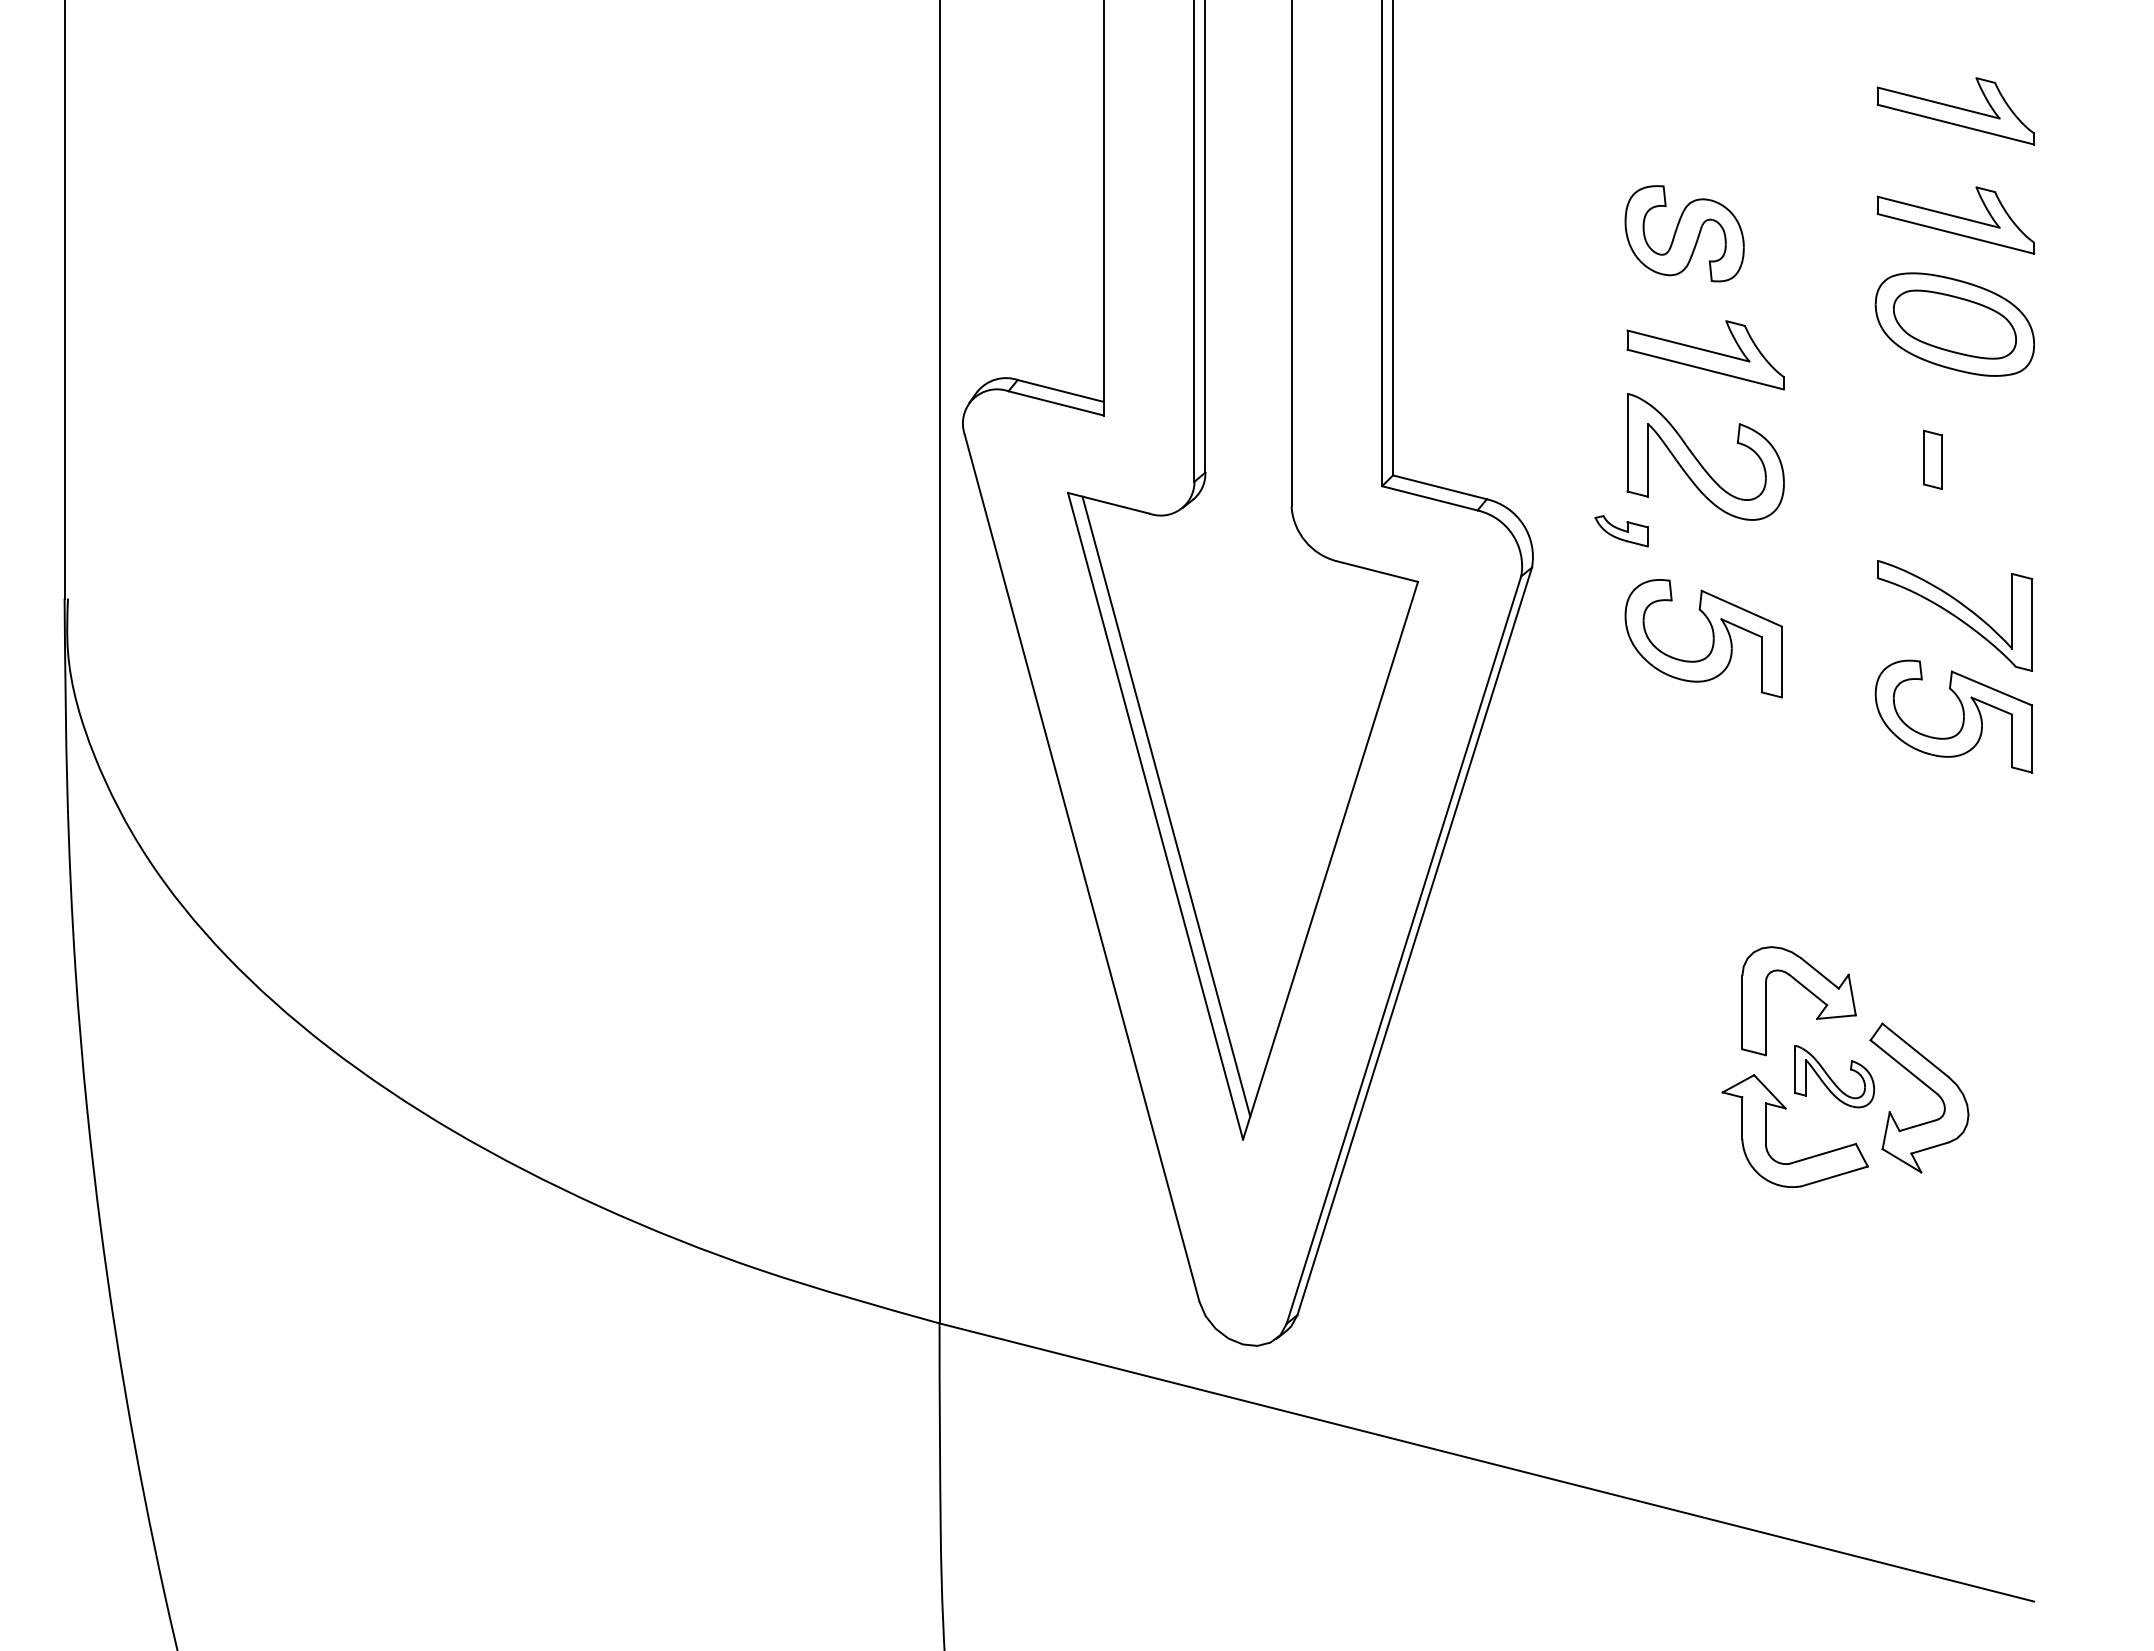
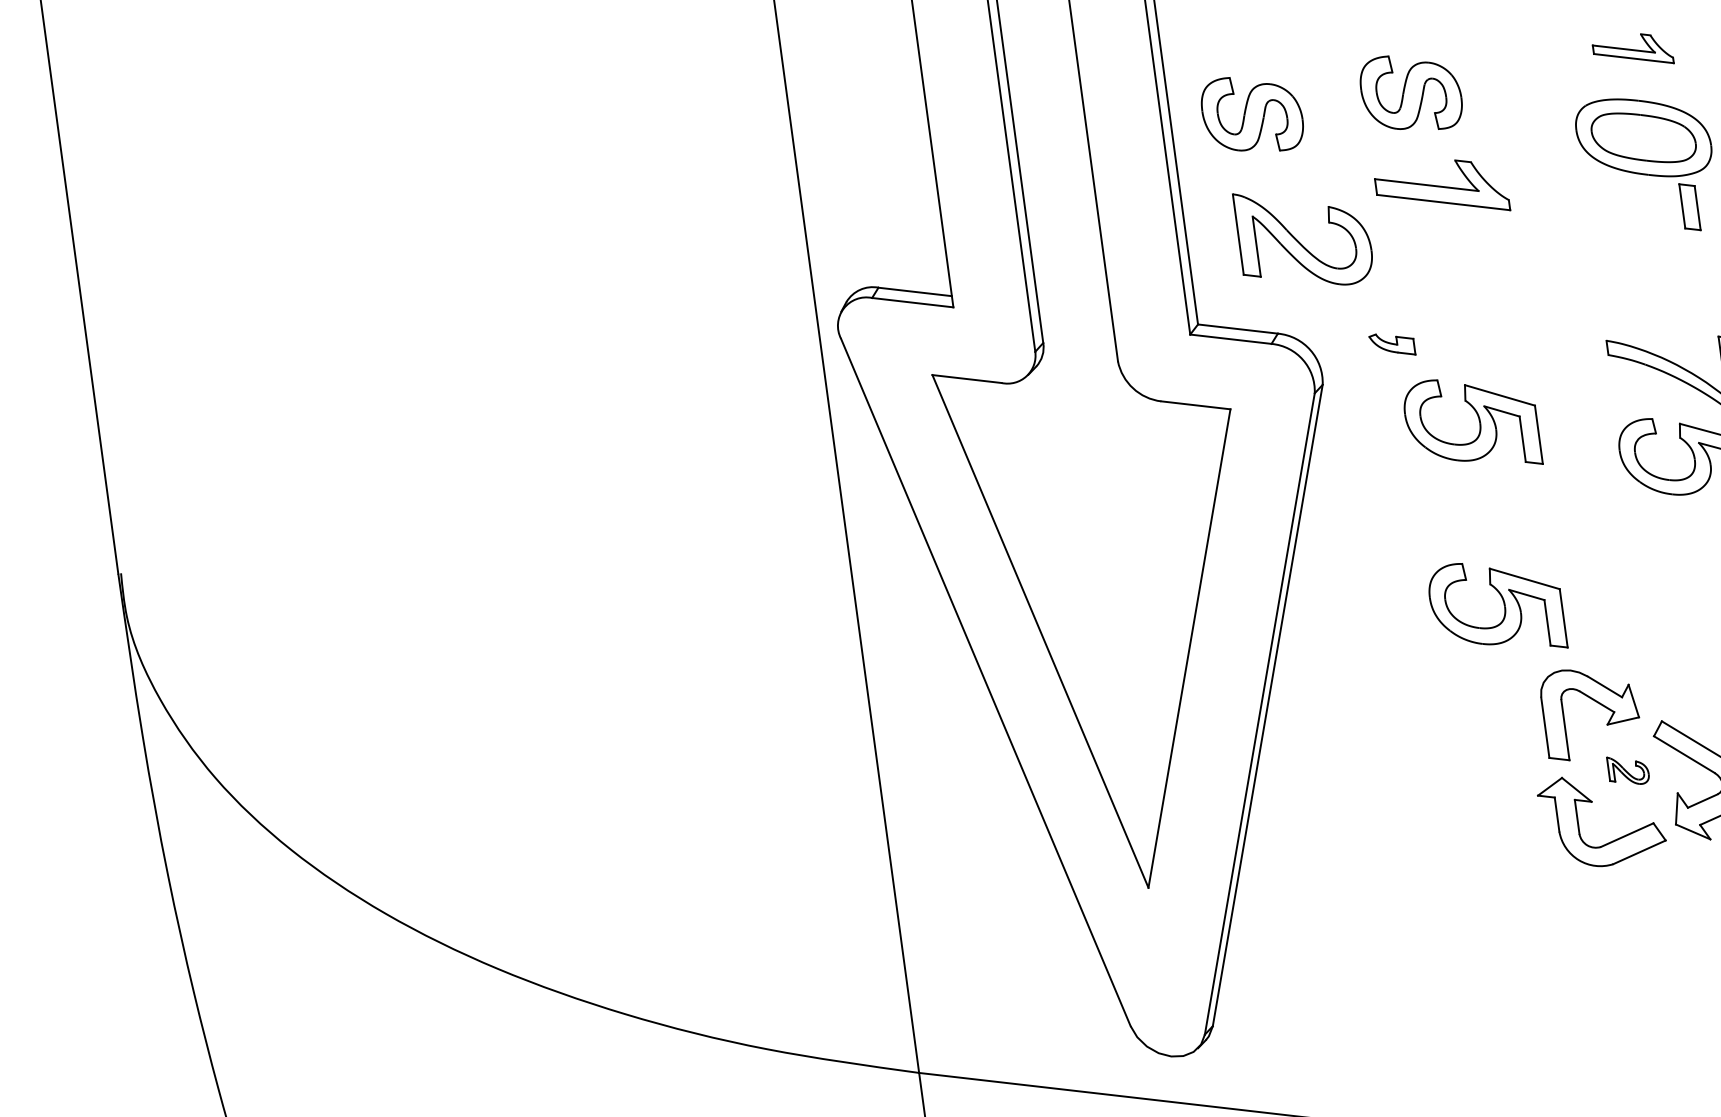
part: (1955, 220) -> (1632, 52), size x0.6
part: (1491, 233) -> (1252, 114), added
part: (1932, 459) -> (1689, 206), moved
part: (1699, 461) -> (1299, 242), moved
line: (1166, 806) -> (1048, 622), removed
part: (1712, 861) -> (1503, 606), added
part: (1834, 1076) -> (1628, 770), size x0.6

